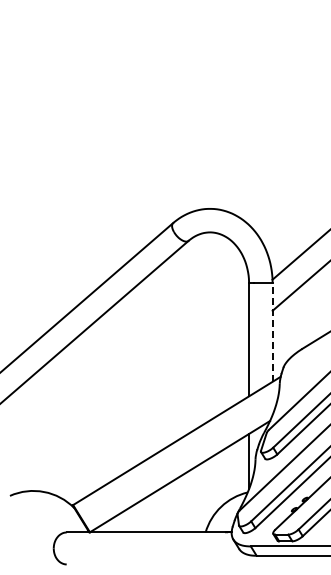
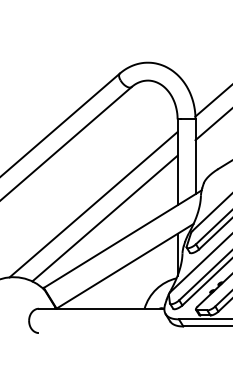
line: (272, 332) -> (195, 156), dashed -> solid
line: (138, 395) -> (93, 204), added
line: (153, 413) -> (104, 218), added

